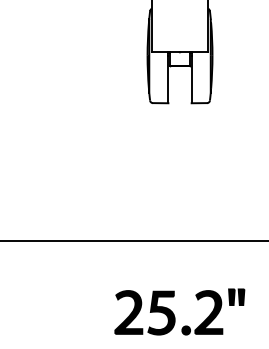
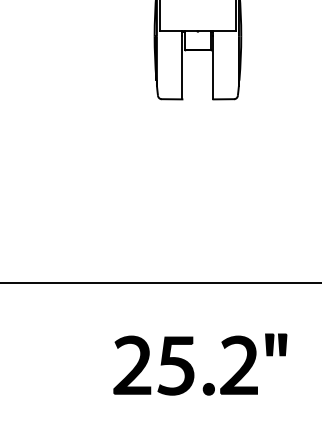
part: (179, 311) -> (199, 363), moved

